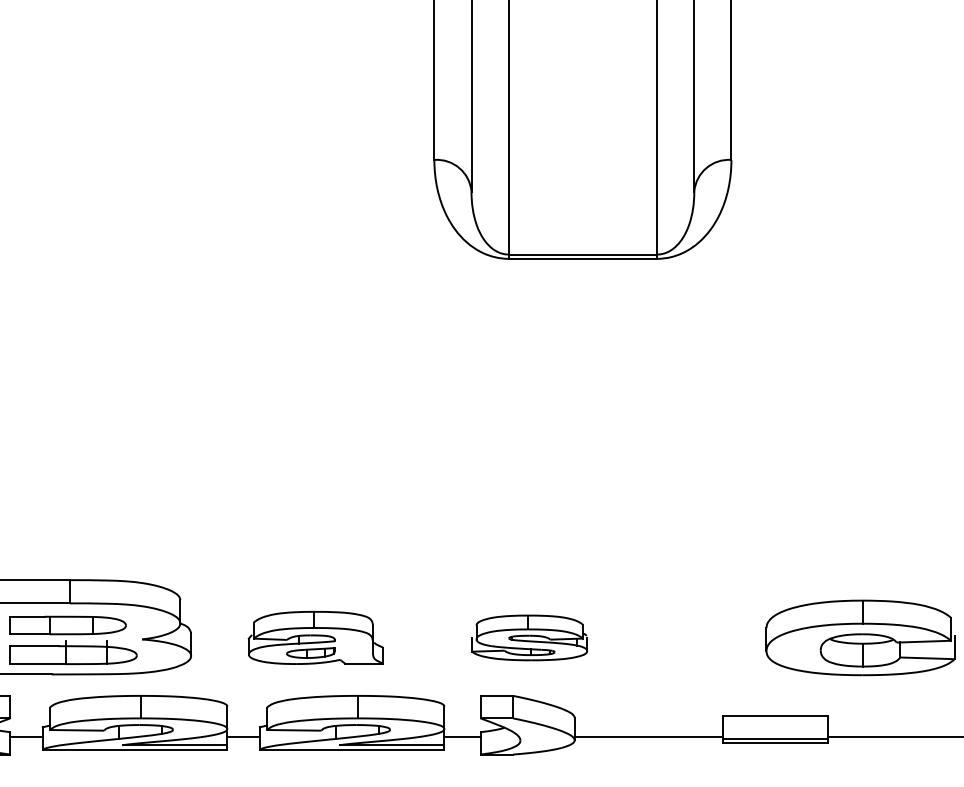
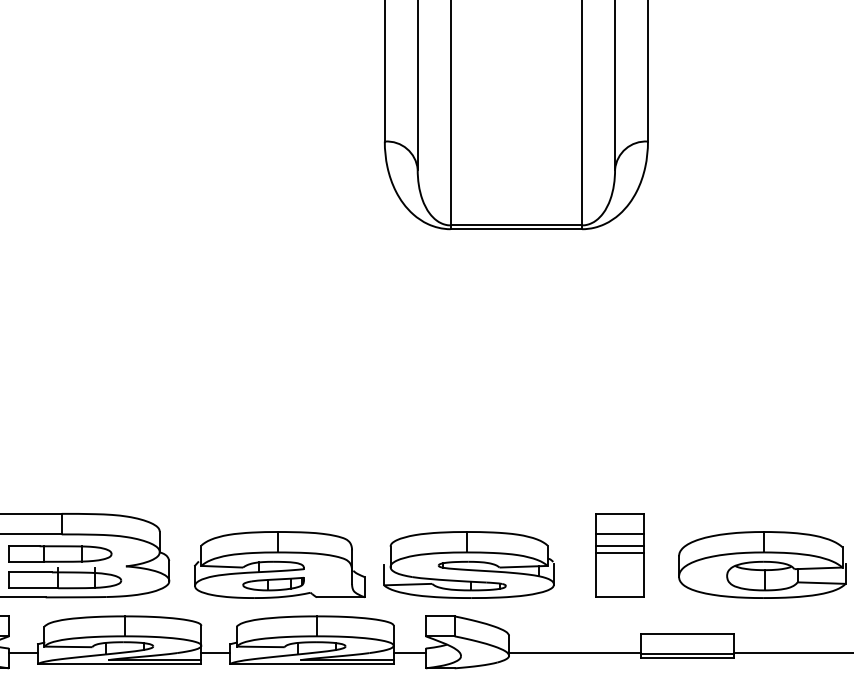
part: (699, 626) -> (619, 554), added
part: (315, 637) -> (279, 564), size x1.43
part: (529, 637) -> (469, 564), size x1.67

